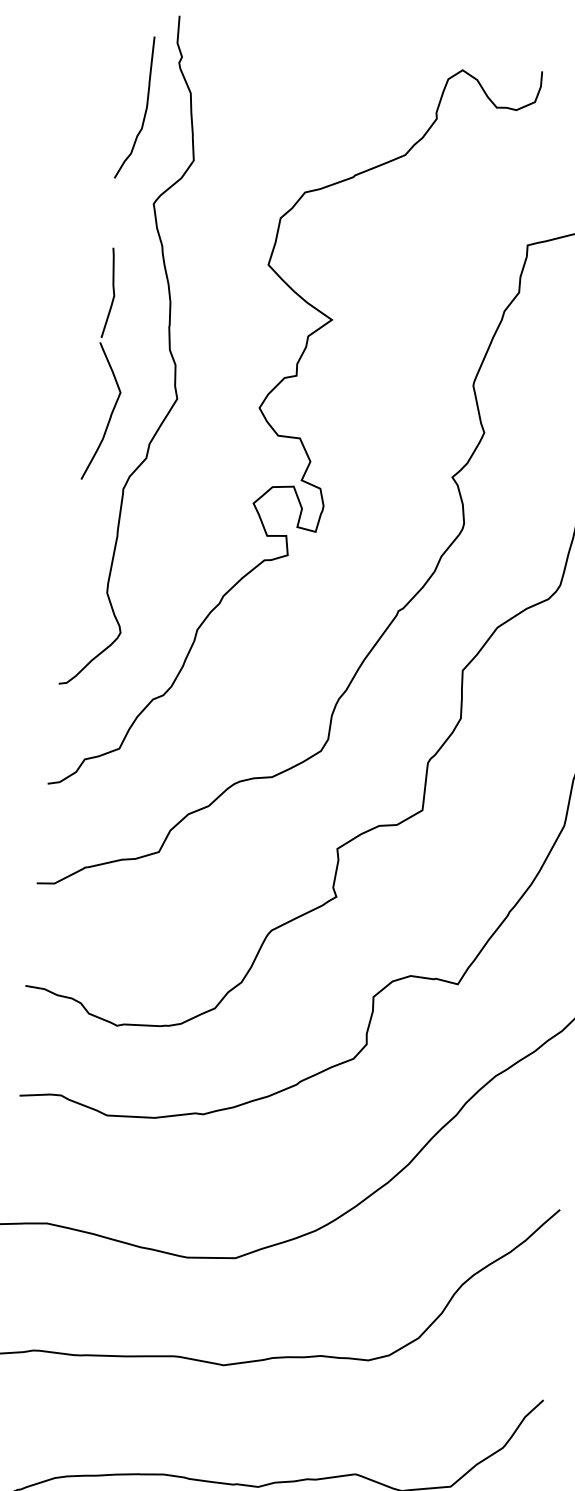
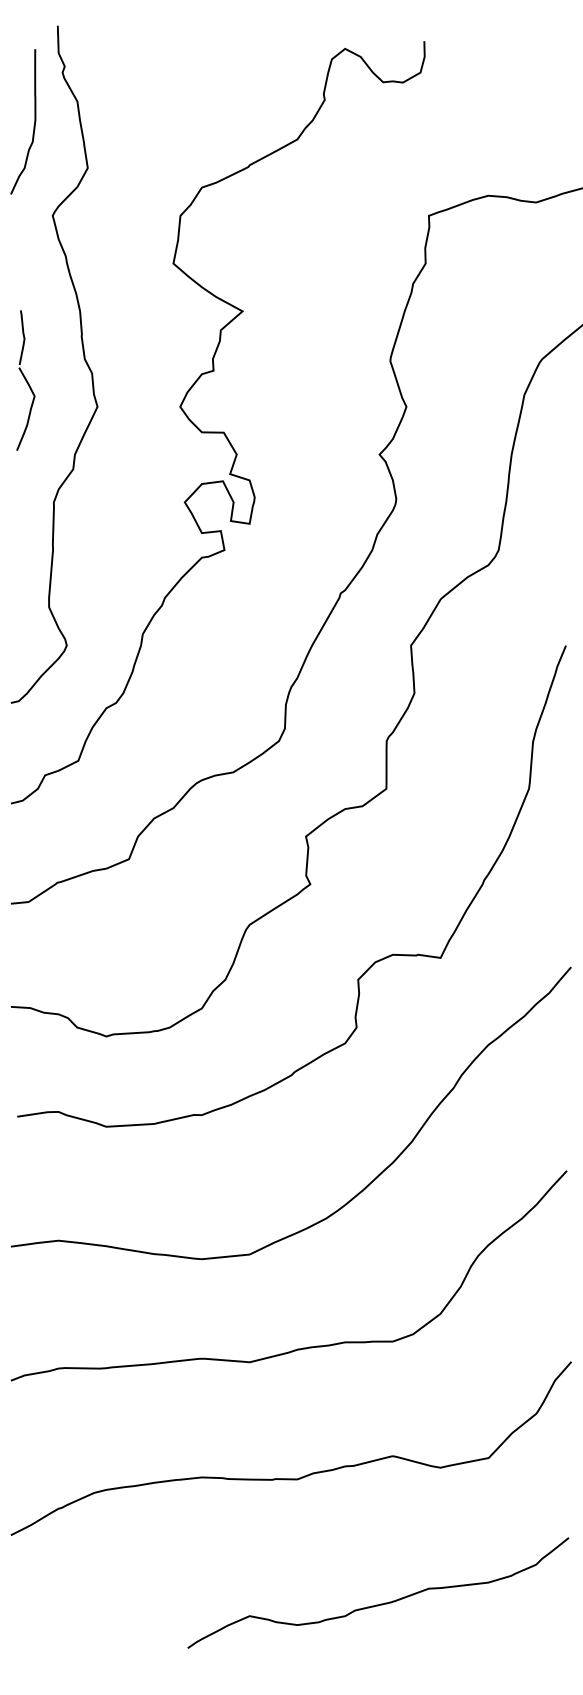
part: (108, 364) -> (25, 380), size x0.6

